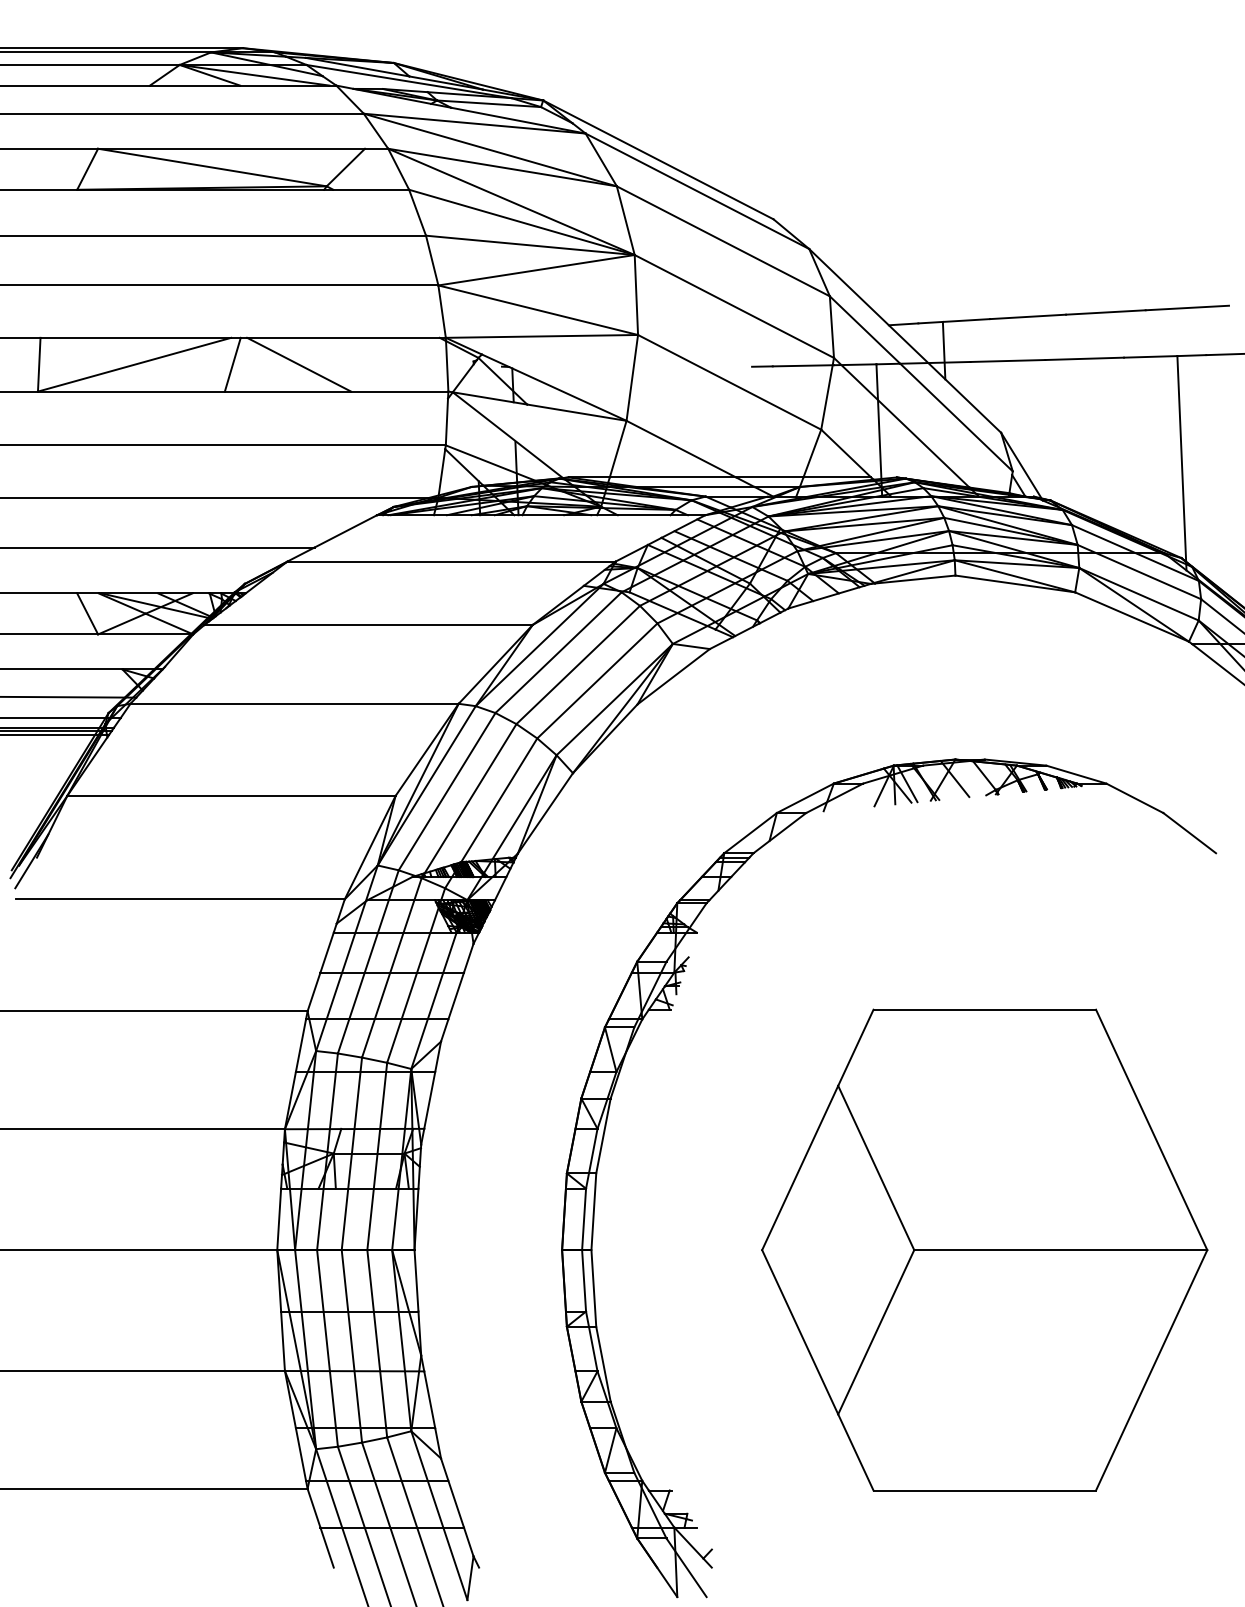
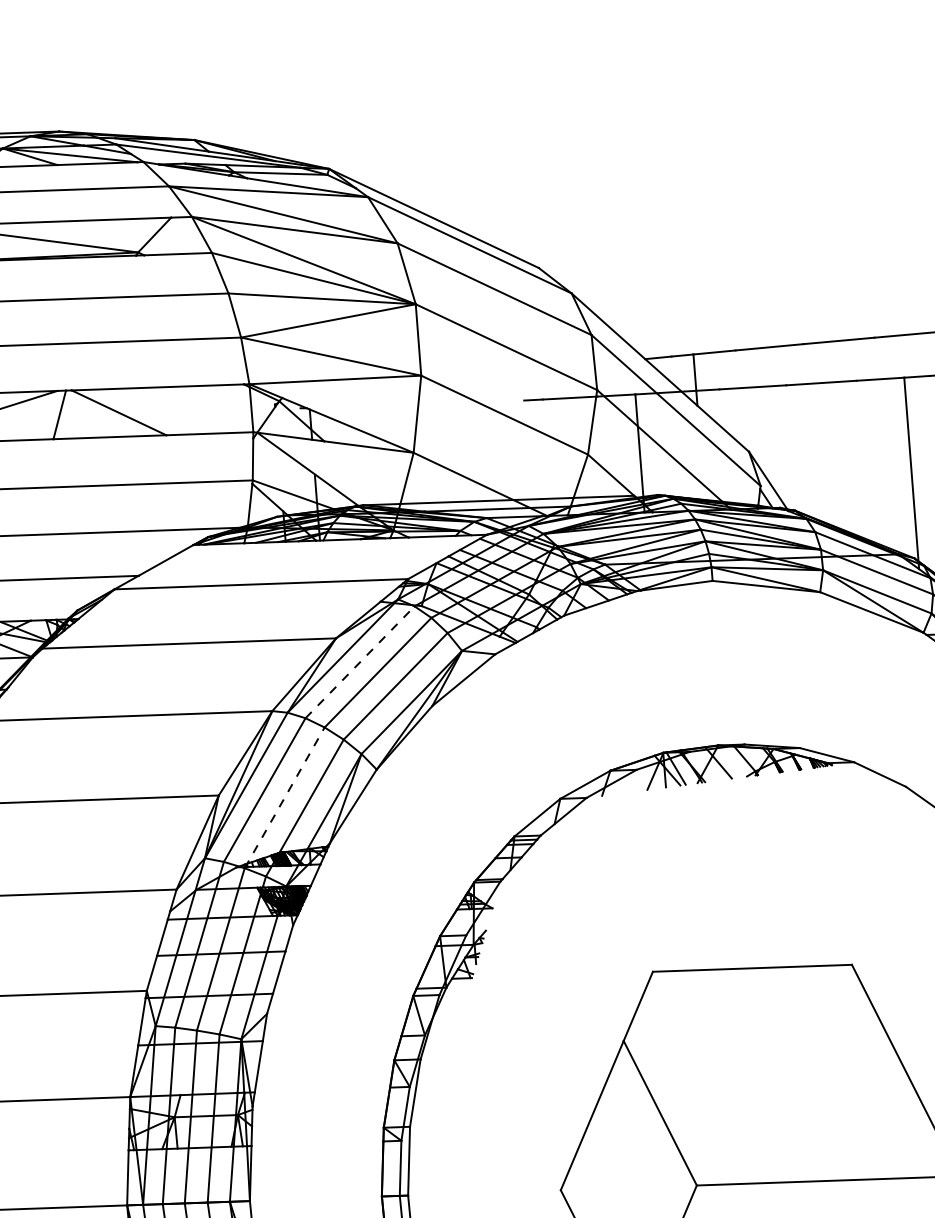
line: (558, 652) -> (360, 662), solid -> dashed
line: (469, 800) -> (285, 797), solid -> dashed

